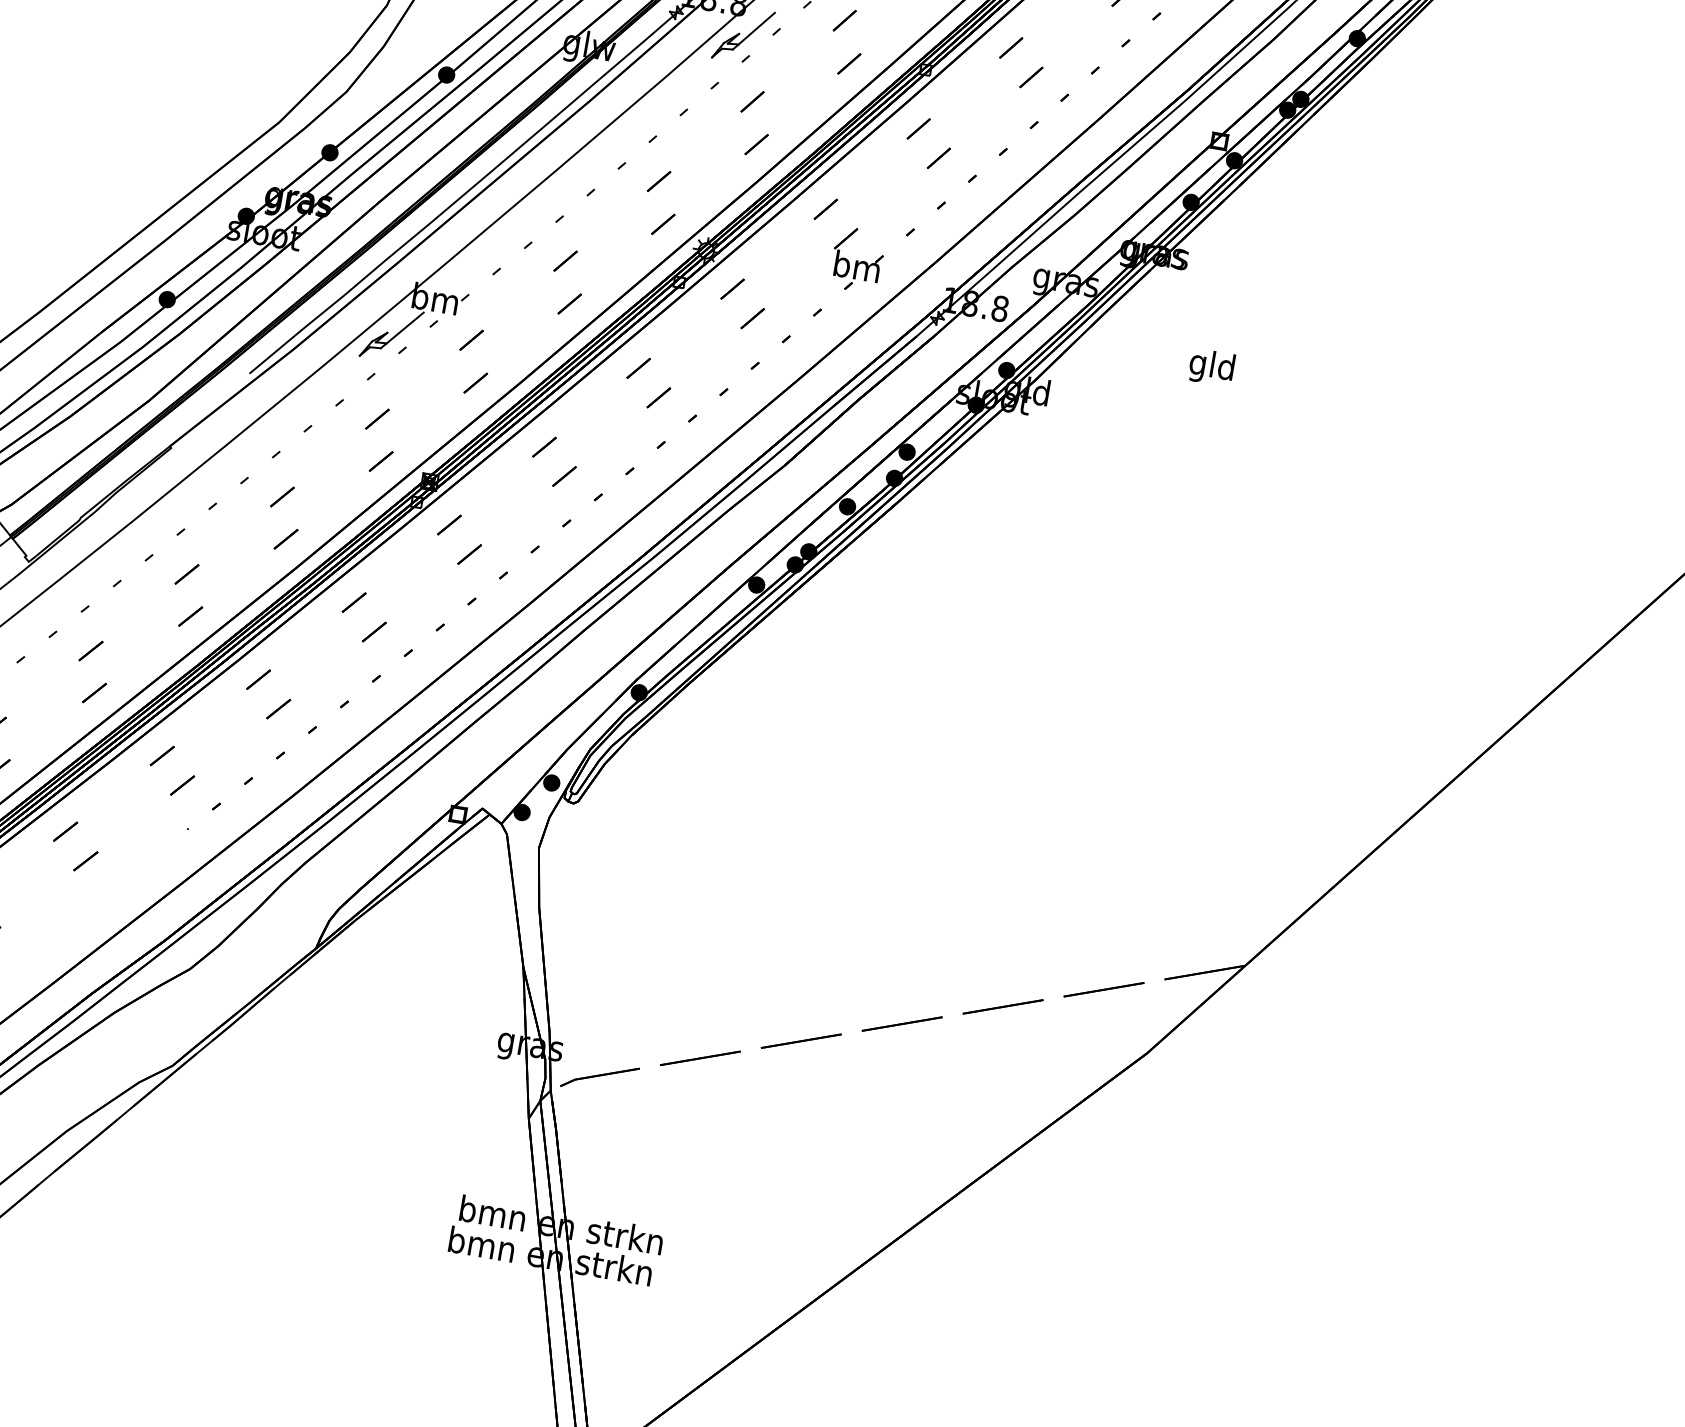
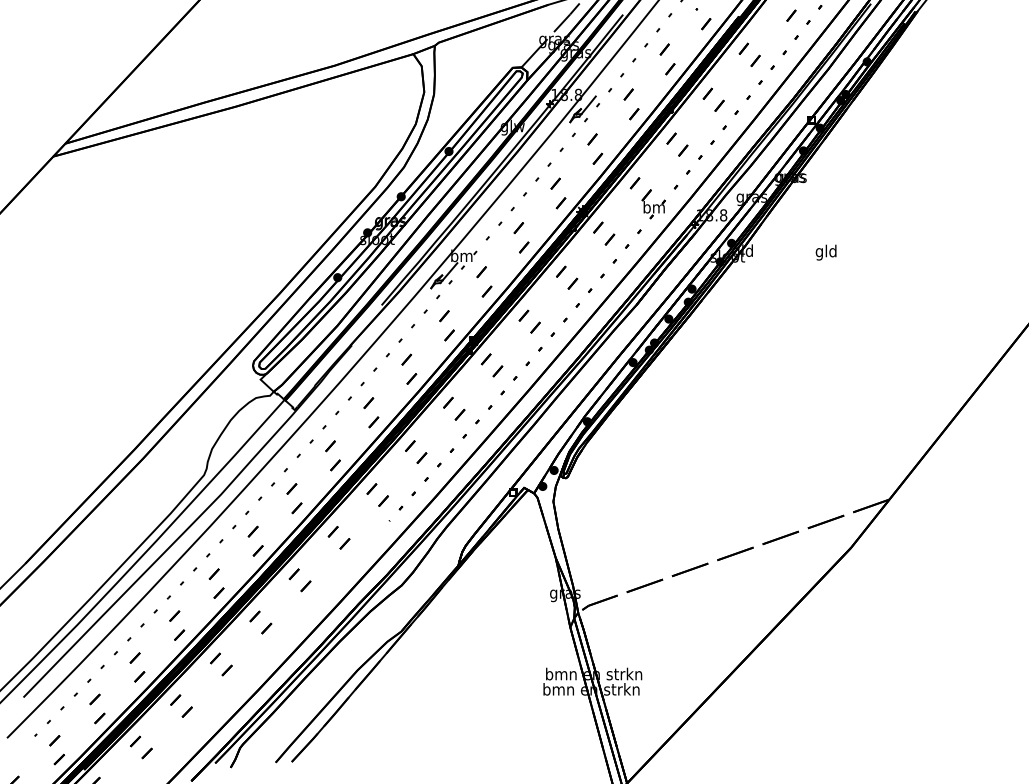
text: (1210, 367) -> (825, 252), moved

